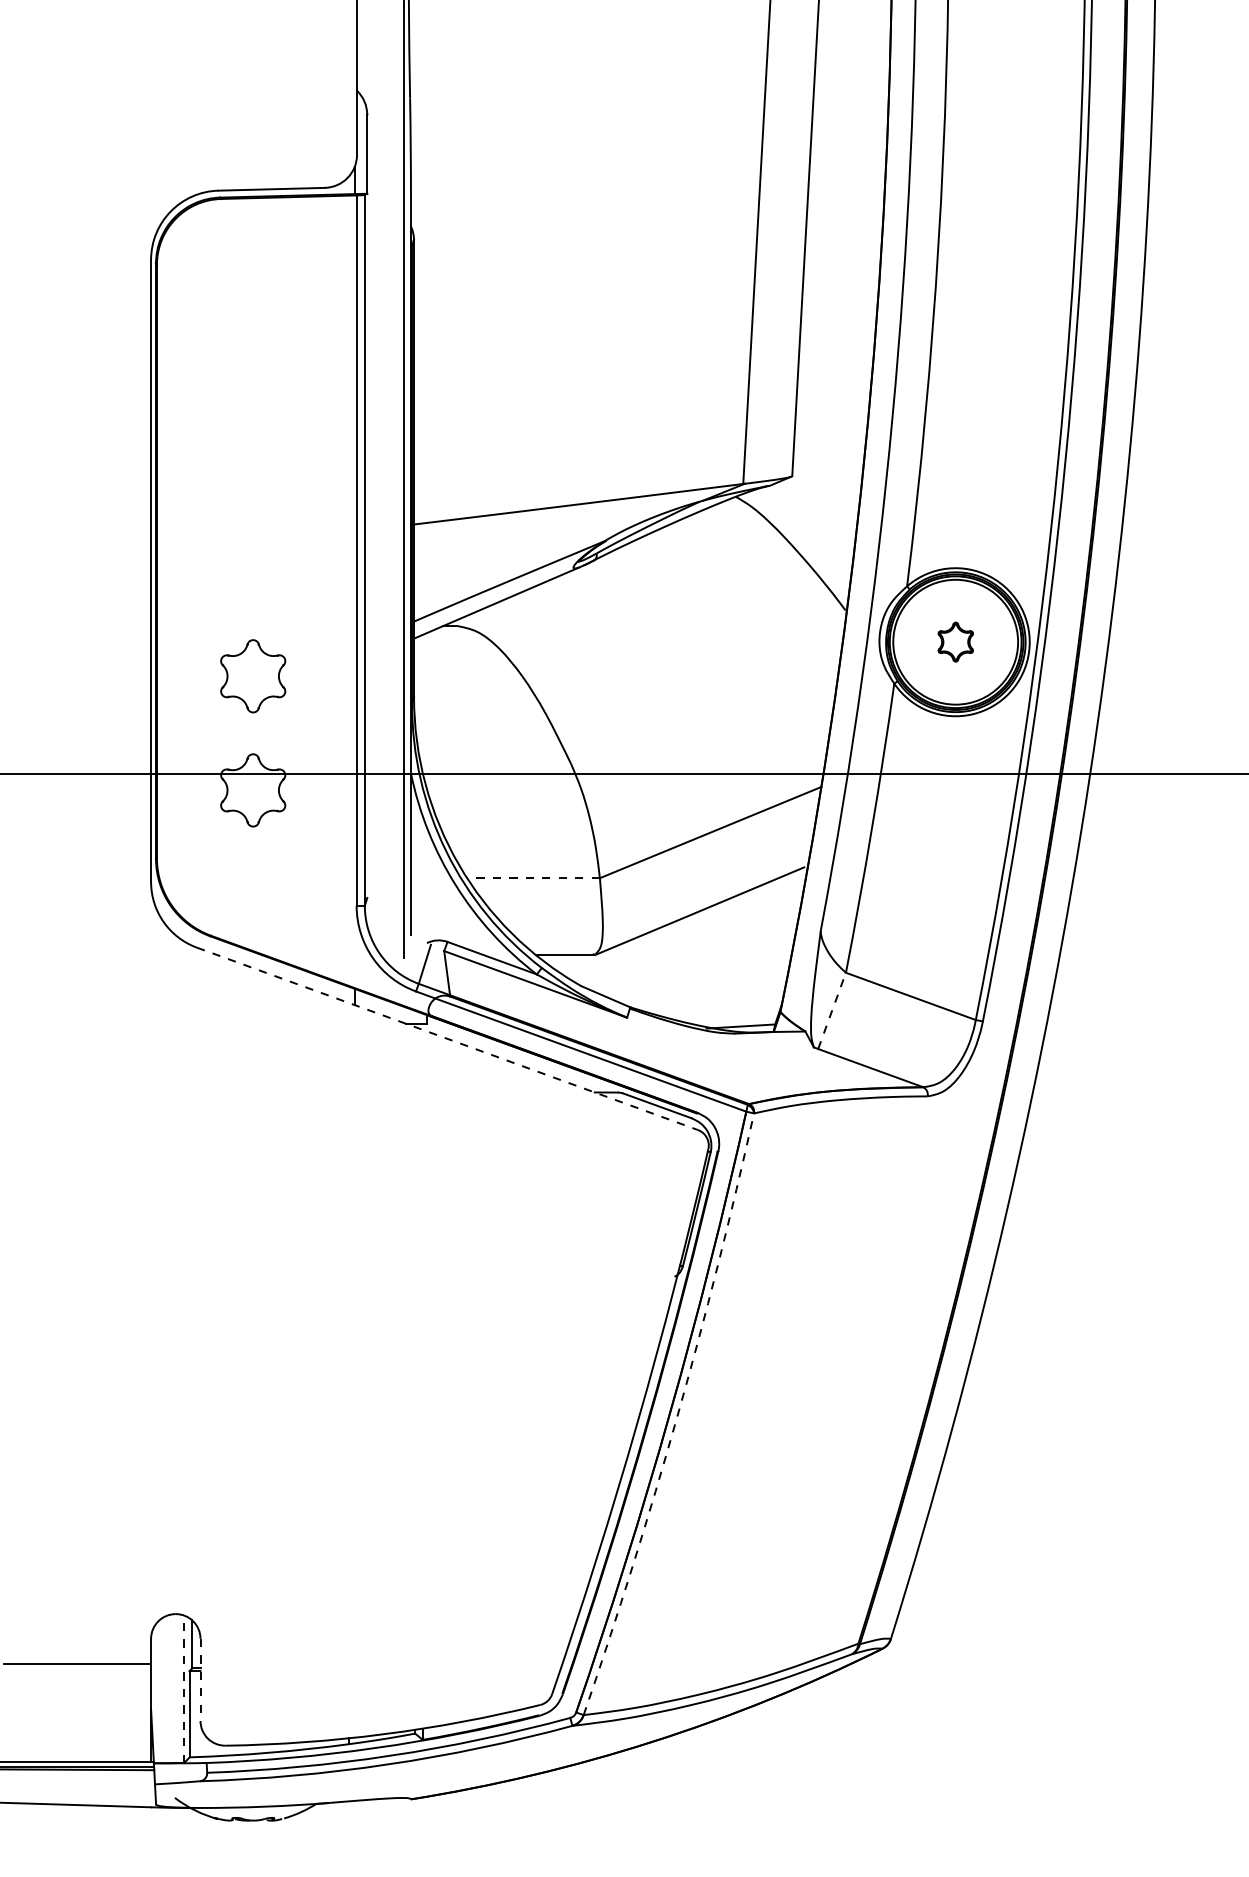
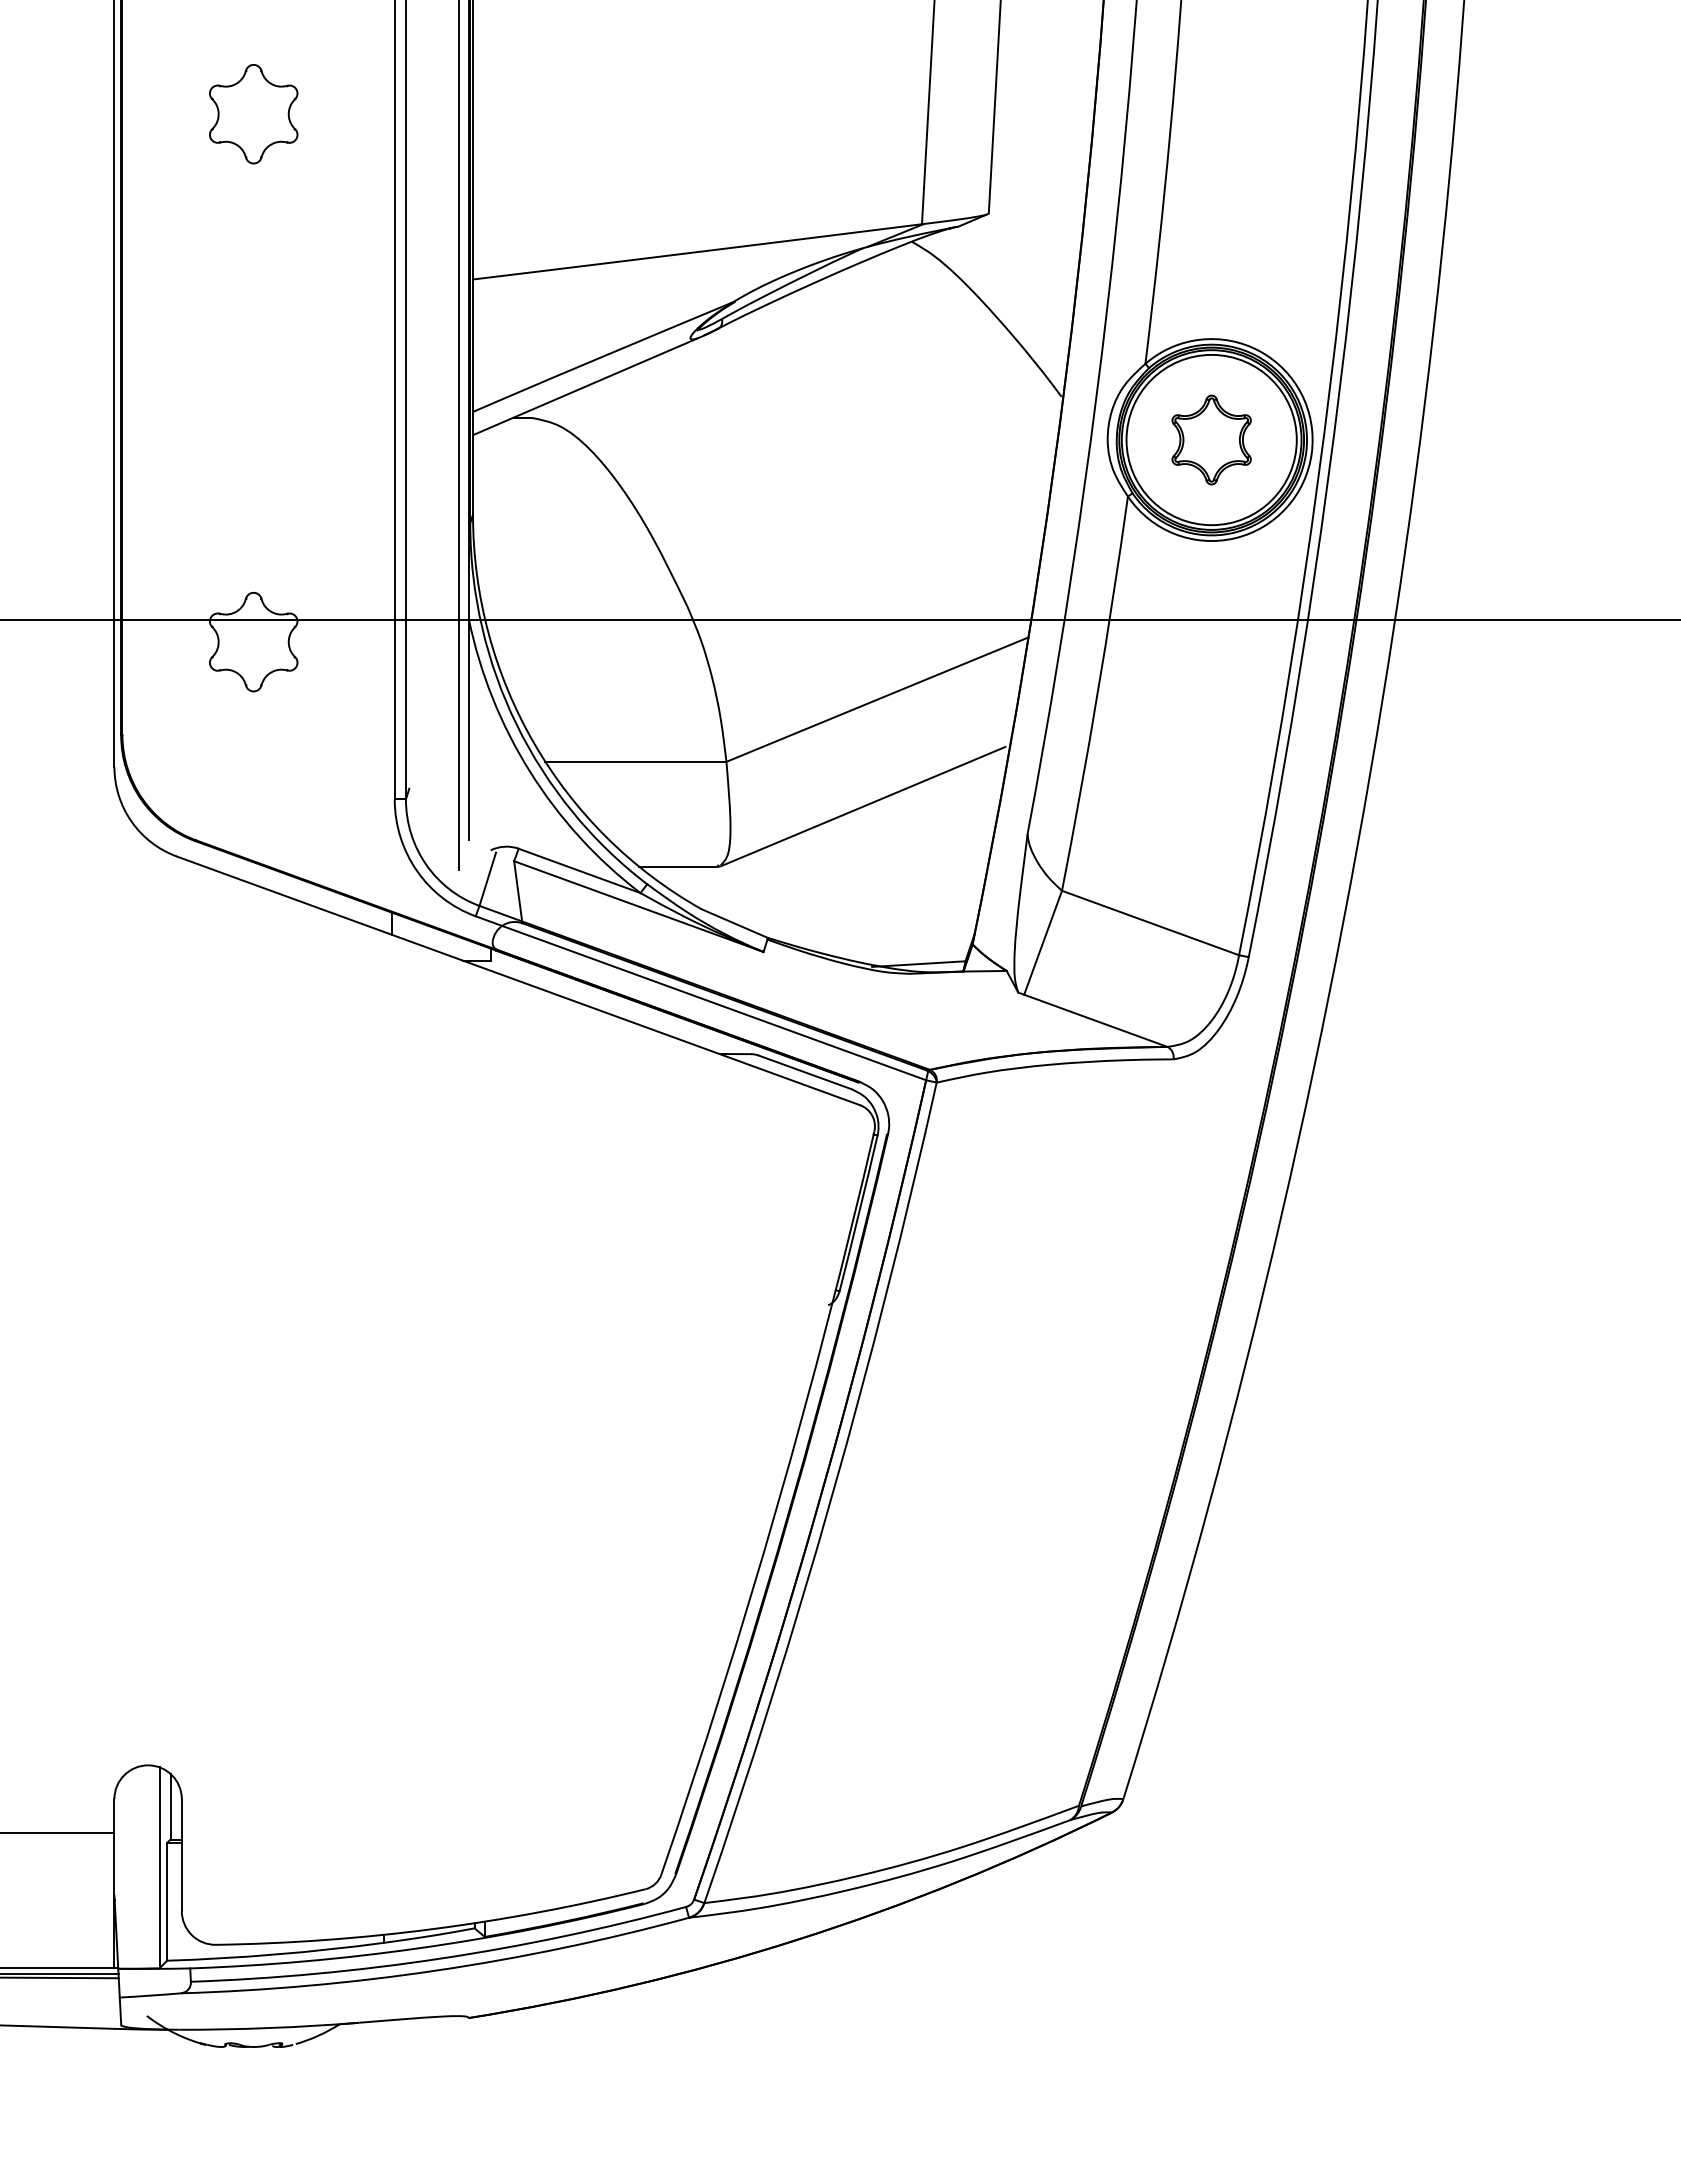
part: (955, 641) -> (1211, 439), size x1.67
part: (253, 676) -> (254, 114), moved
line: (533, 878) -> (635, 762), dashed -> solid
line: (832, 1010) -> (1043, 942), dashed -> solid
line: (447, 1038) -> (518, 980), dashed -> solid
arc: (677, 1416) -> (832, 1495), dashed -> solid
line: (200, 1680) -> (181, 1855), dashed -> solid
line: (184, 1689) -> (159, 1868), dashed -> solid

